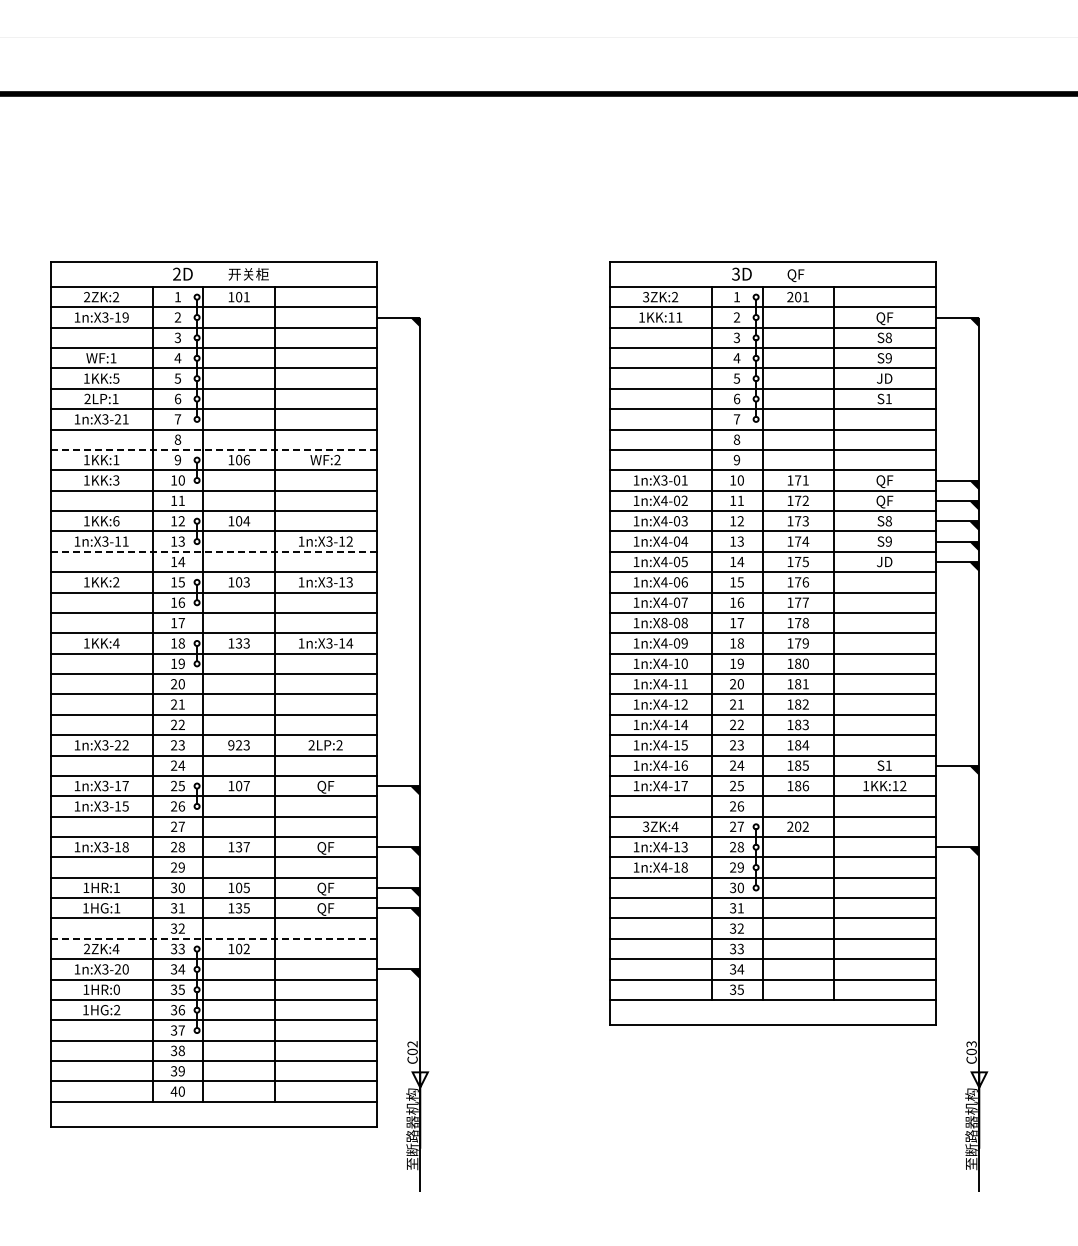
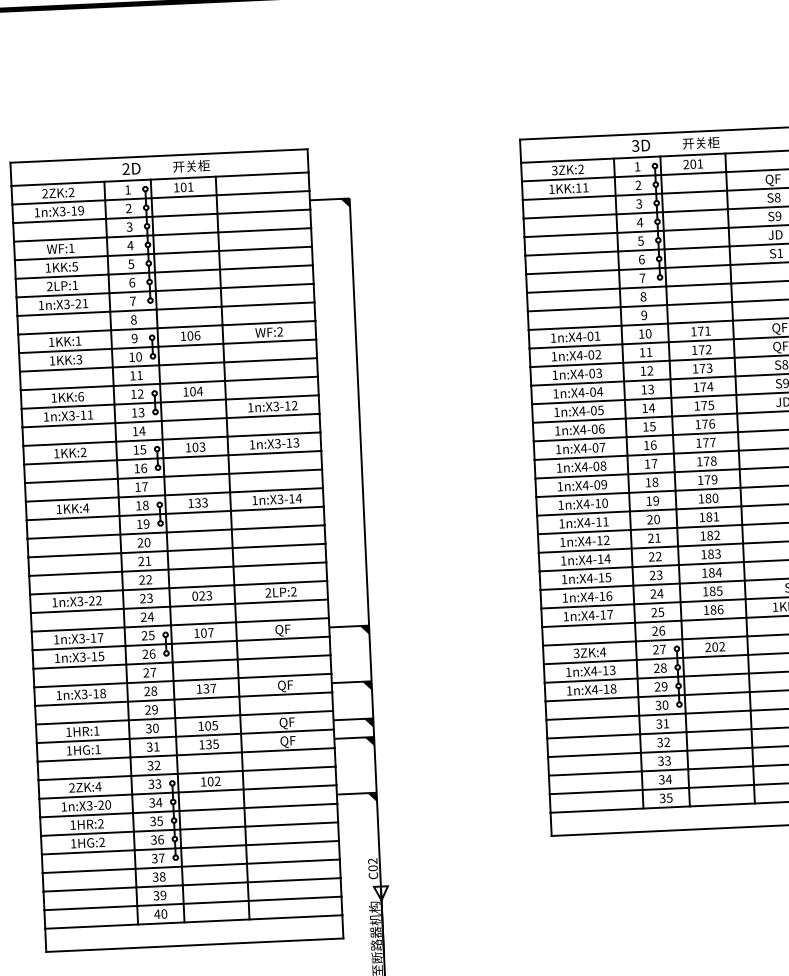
text: (807, 275) -> (700, 144), QF -> 开关柜
line: (213, 449) -> (166, 327), dashed -> solid
text: (664, 480) -> (579, 336), 1n:X3-01 -> 1n:X4-01
line: (213, 551) -> (170, 420), dashed -> solid
text: (664, 622) -> (584, 466), 1n:X8-08 -> 1n:X4-08
text: (231, 745) -> (195, 596), 923 -> 023
line: (213, 938) -> (186, 773), dashed -> solid
text: (116, 989) -> (100, 823), 1HR:0 -> 1HR:2

